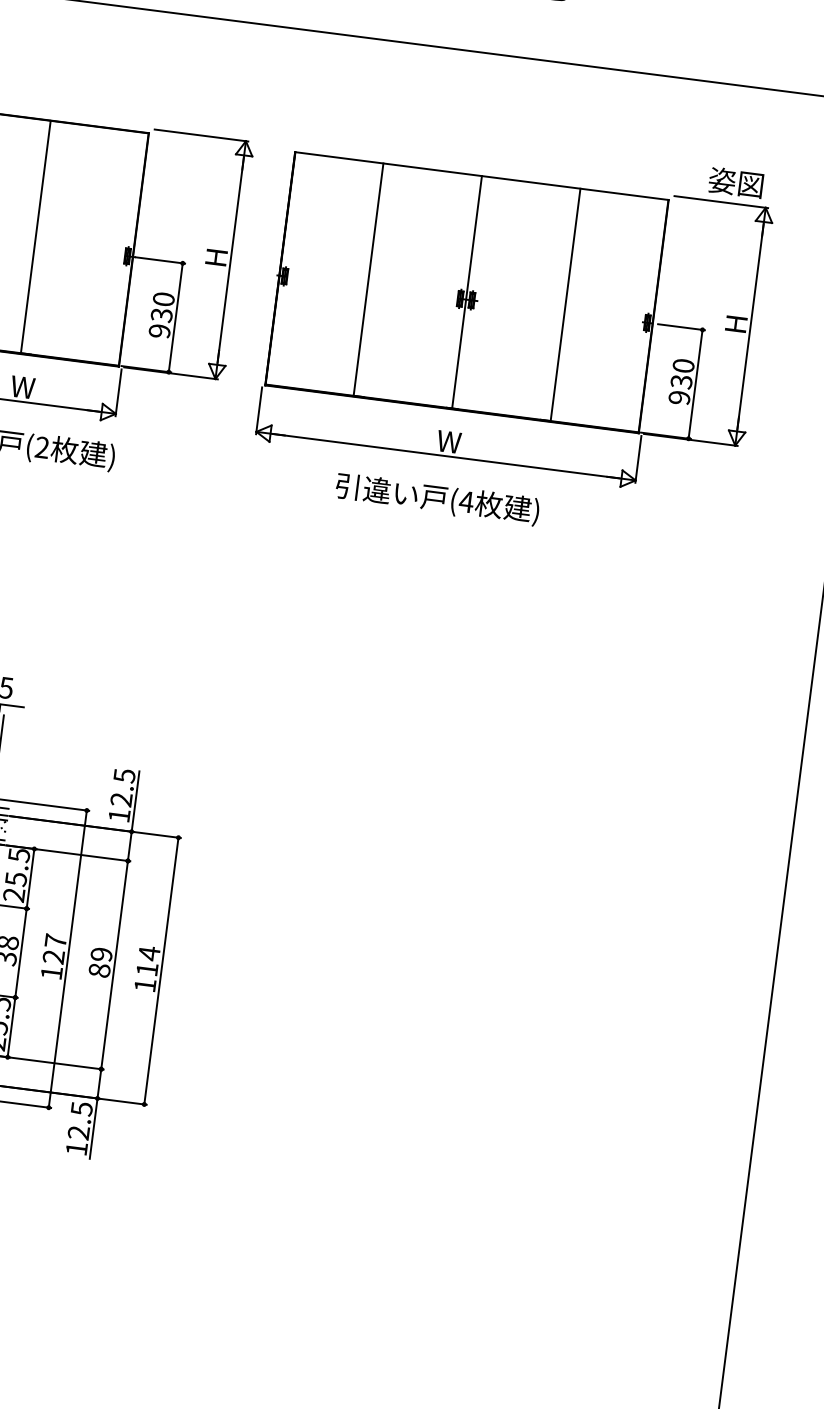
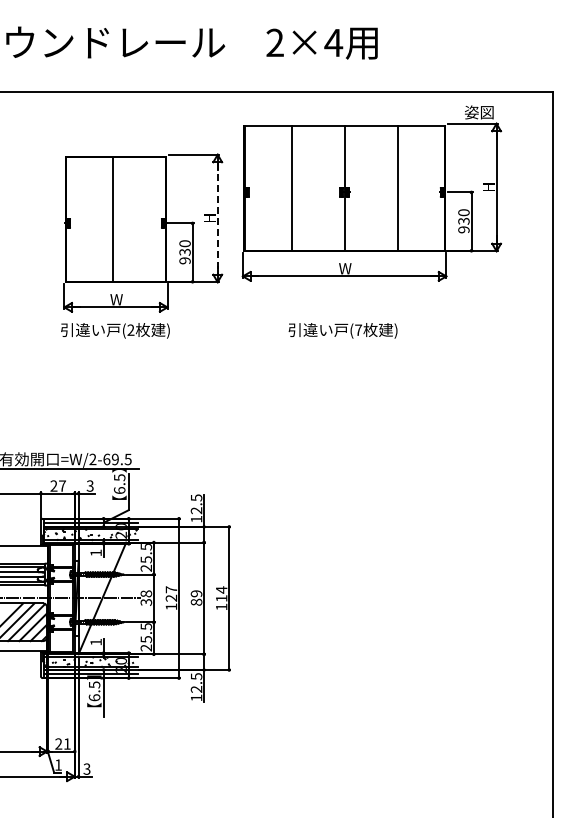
line: (230, 261) -> (217, 219), solid -> dashed
part: (515, 308) -> (371, 193), moved
text: (466, 500) -> (358, 329), (4 -> (7

